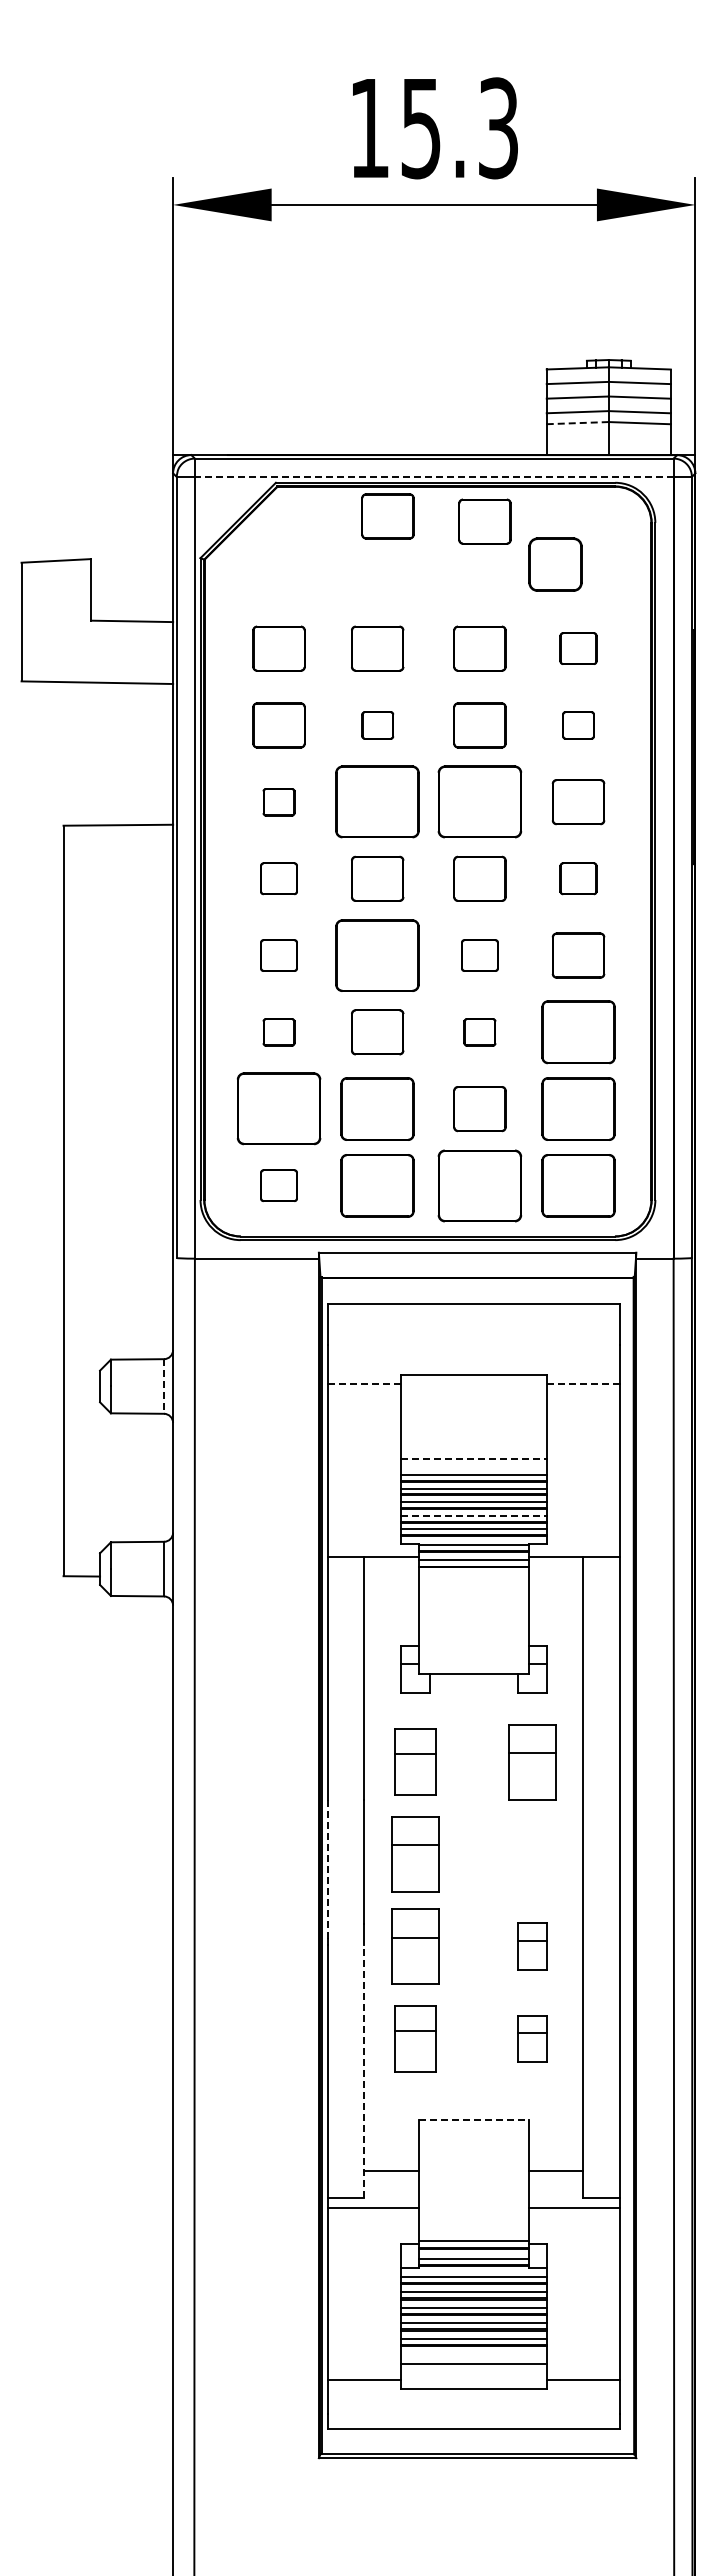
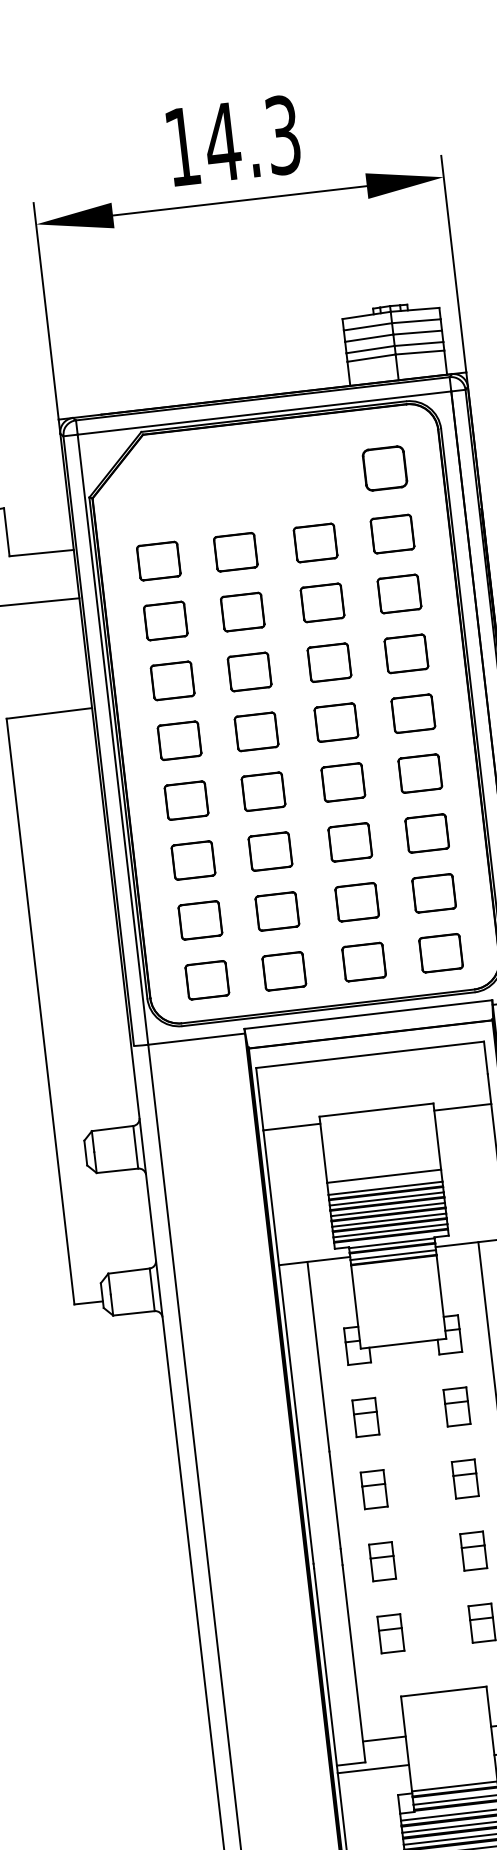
text: (420, 129) -> (222, 143), 15.3 -> 14.3
line: (578, 423) -> (372, 358), dashed -> solid
line: (433, 476) -> (263, 412), dashed -> solid
part: (387, 516) -> (231, 448), removed
part: (484, 521) -> (307, 443), removed
part: (555, 564) -> (384, 468), moved
part: (578, 648) -> (392, 533), size x1.43
part: (377, 725) -> (242, 612), size x1.67
part: (578, 725) -> (399, 594), size x1.67
part: (278, 802) -> (172, 681), size x1.67
part: (377, 802) -> (249, 672), size x0.62
part: (479, 802) -> (329, 663), size x0.62
part: (278, 878) -> (179, 740), size x1.43
part: (578, 878) -> (413, 713), size x1.43
part: (278, 955) -> (186, 800), size x1.43
part: (377, 955) -> (263, 791), size x0.62
part: (479, 955) -> (342, 782), size x1.43
part: (278, 1032) -> (193, 860), size x1.67
part: (479, 1032) -> (349, 842), size x1.67
part: (578, 1032) -> (427, 833), size x0.71
part: (377, 1108) -> (277, 911), size x0.71
part: (578, 1108) -> (434, 892), size x0.71
part: (278, 1109) -> (200, 920), size x0.62
part: (278, 1185) -> (206, 980), size x1.43
part: (377, 1185) -> (284, 971), size x0.71
part: (479, 1185) -> (363, 961), size x0.62
part: (578, 1185) -> (441, 953), size x0.71
line: (363, 1383) -> (291, 1126), dashed -> solid
line: (582, 1383) -> (462, 1107), dashed -> solid
line: (164, 1386) -> (136, 1147), dashed -> solid
line: (473, 1459) -> (383, 1176), dashed -> solid
line: (473, 1515) -> (388, 1220), dashed -> solid
part: (415, 1761) -> (365, 1417), size x0.71
part: (532, 1761) -> (457, 1406), size x0.62
part: (415, 1854) -> (374, 1489), size x0.62
part: (532, 1854) -> (465, 1479), added
line: (327, 1869) -> (306, 1509), dashed -> solid
part: (415, 1946) -> (382, 1561), size x0.62
part: (415, 2038) -> (390, 1633), size x0.71
line: (364, 2070) -> (353, 1663), dashed -> solid
line: (473, 2119) -> (443, 1691), dashed -> solid

